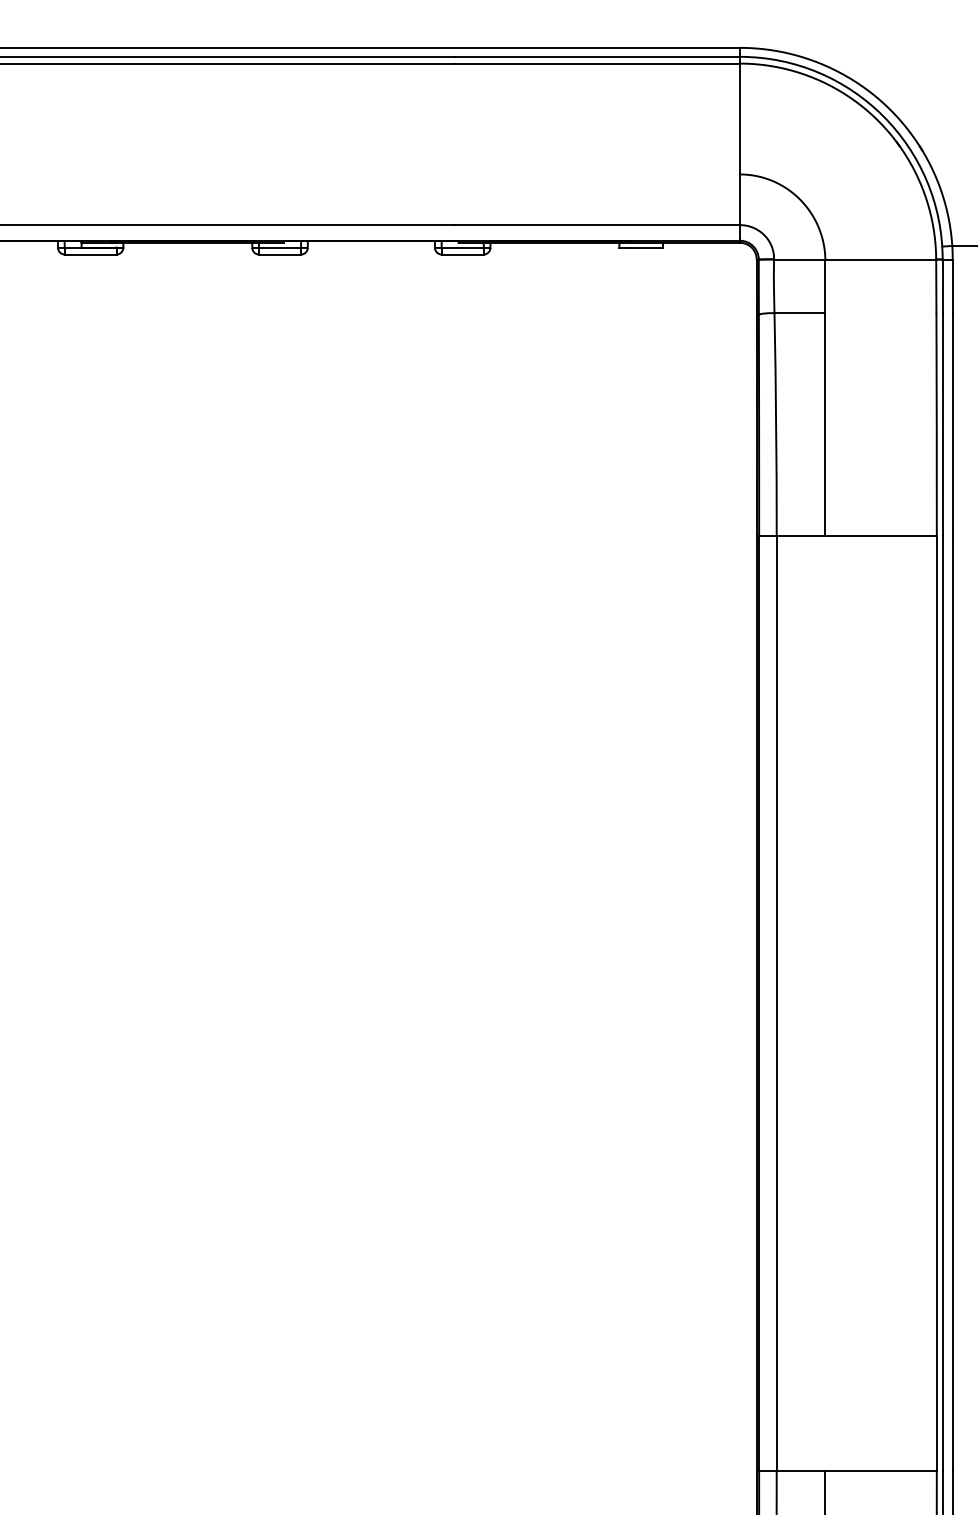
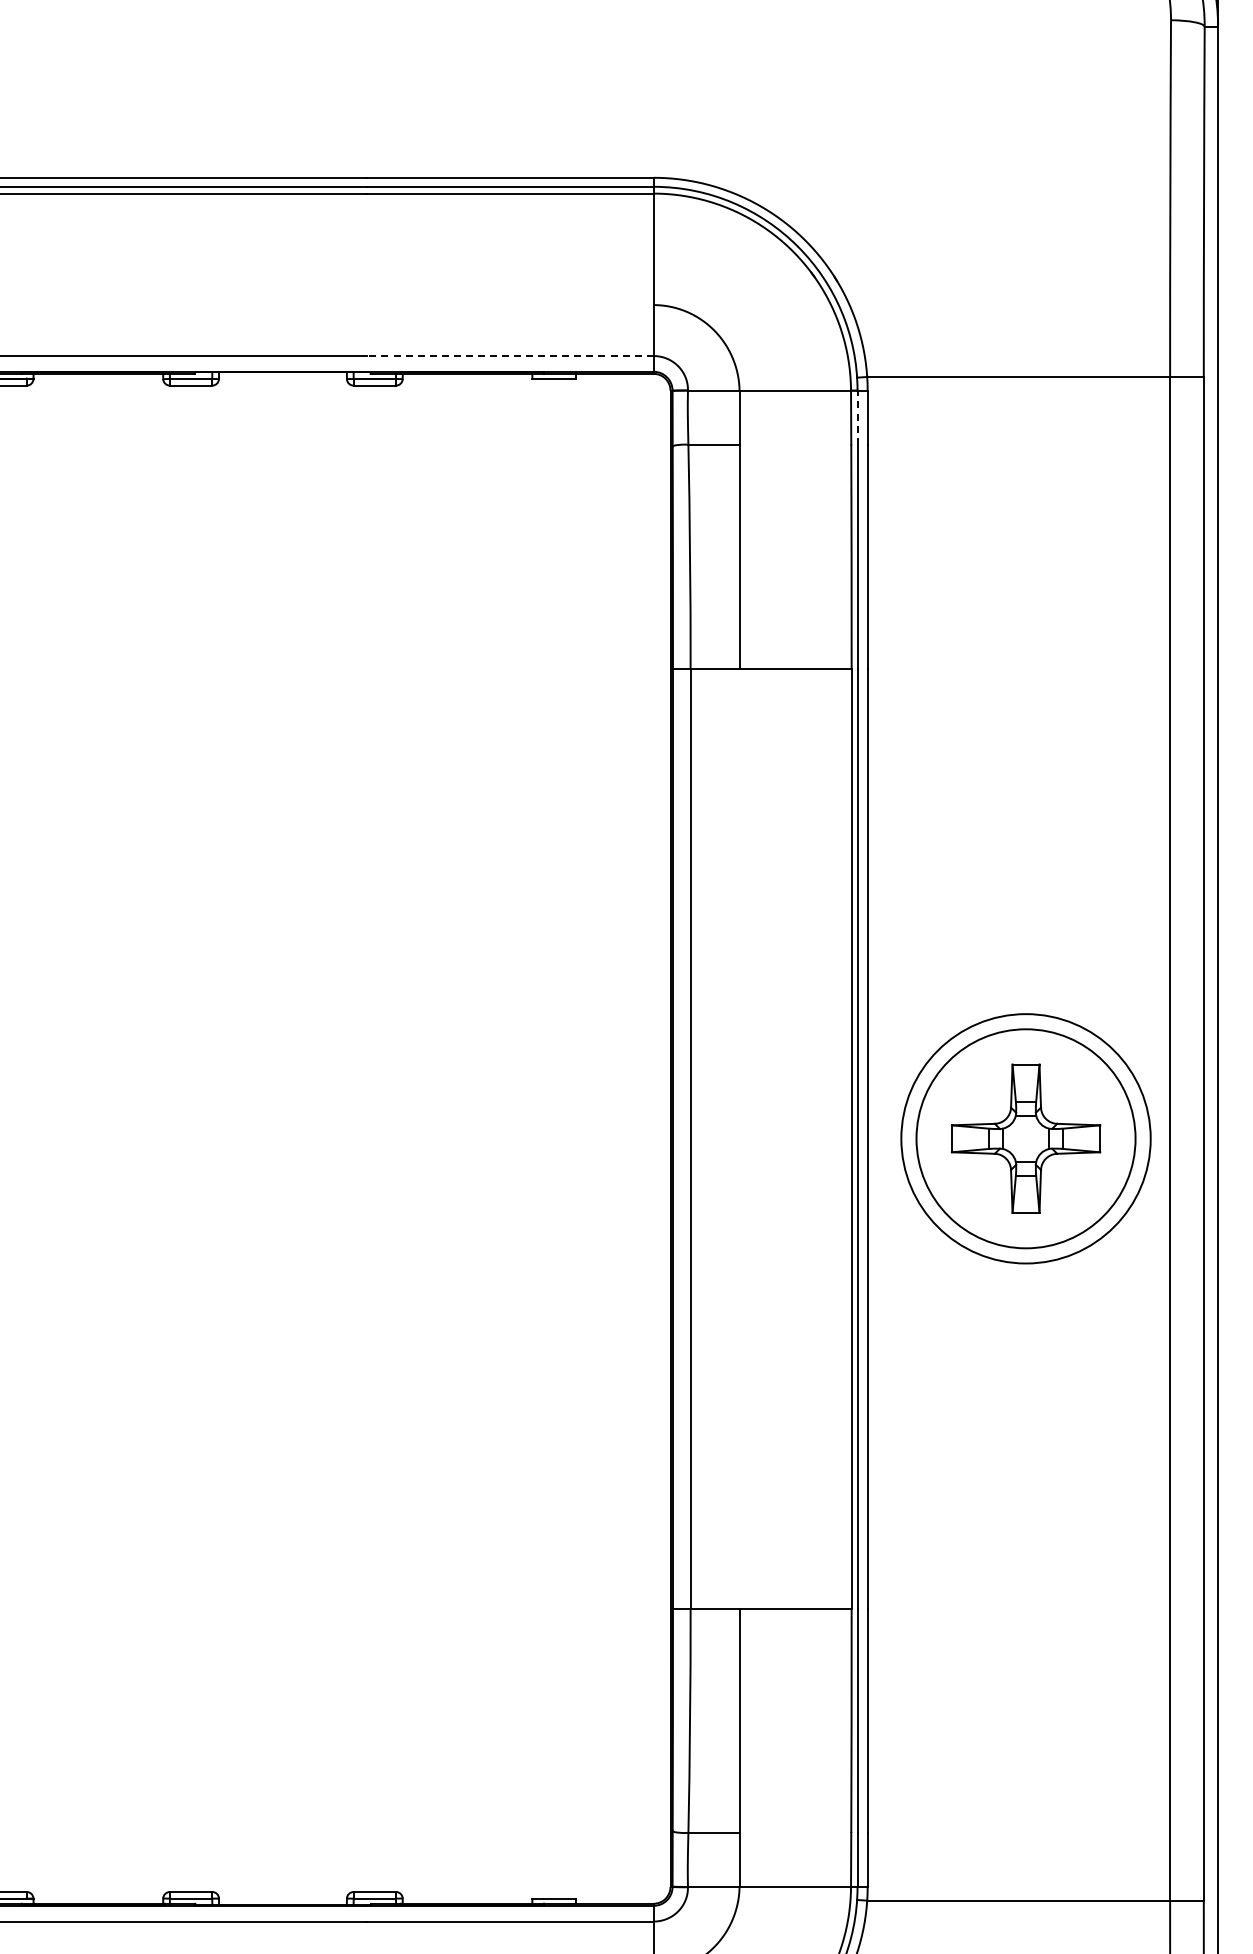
line: (596, 225) -> (509, 356), solid -> dashed
line: (942, 286) -> (857, 417), solid -> dashed

